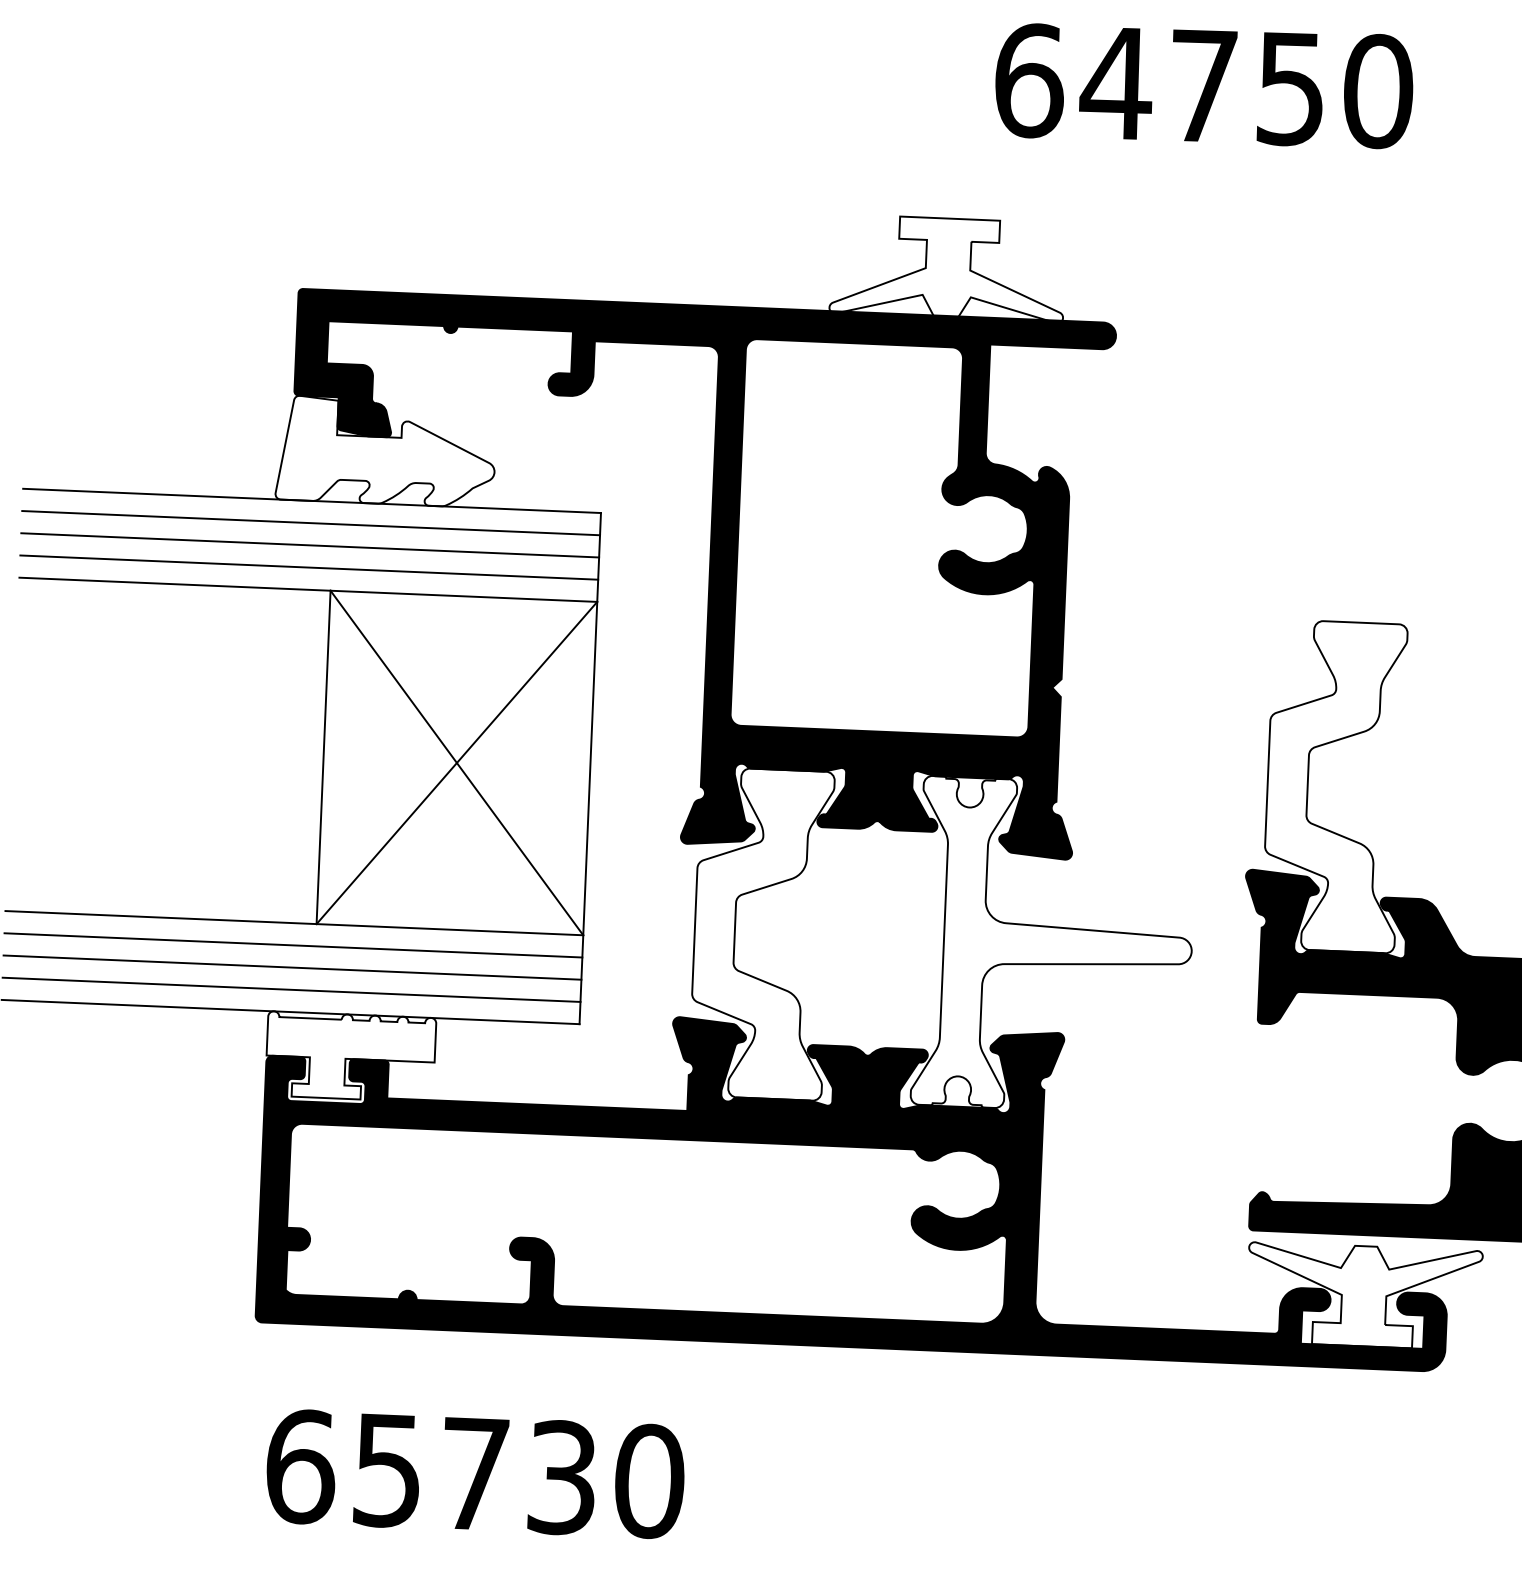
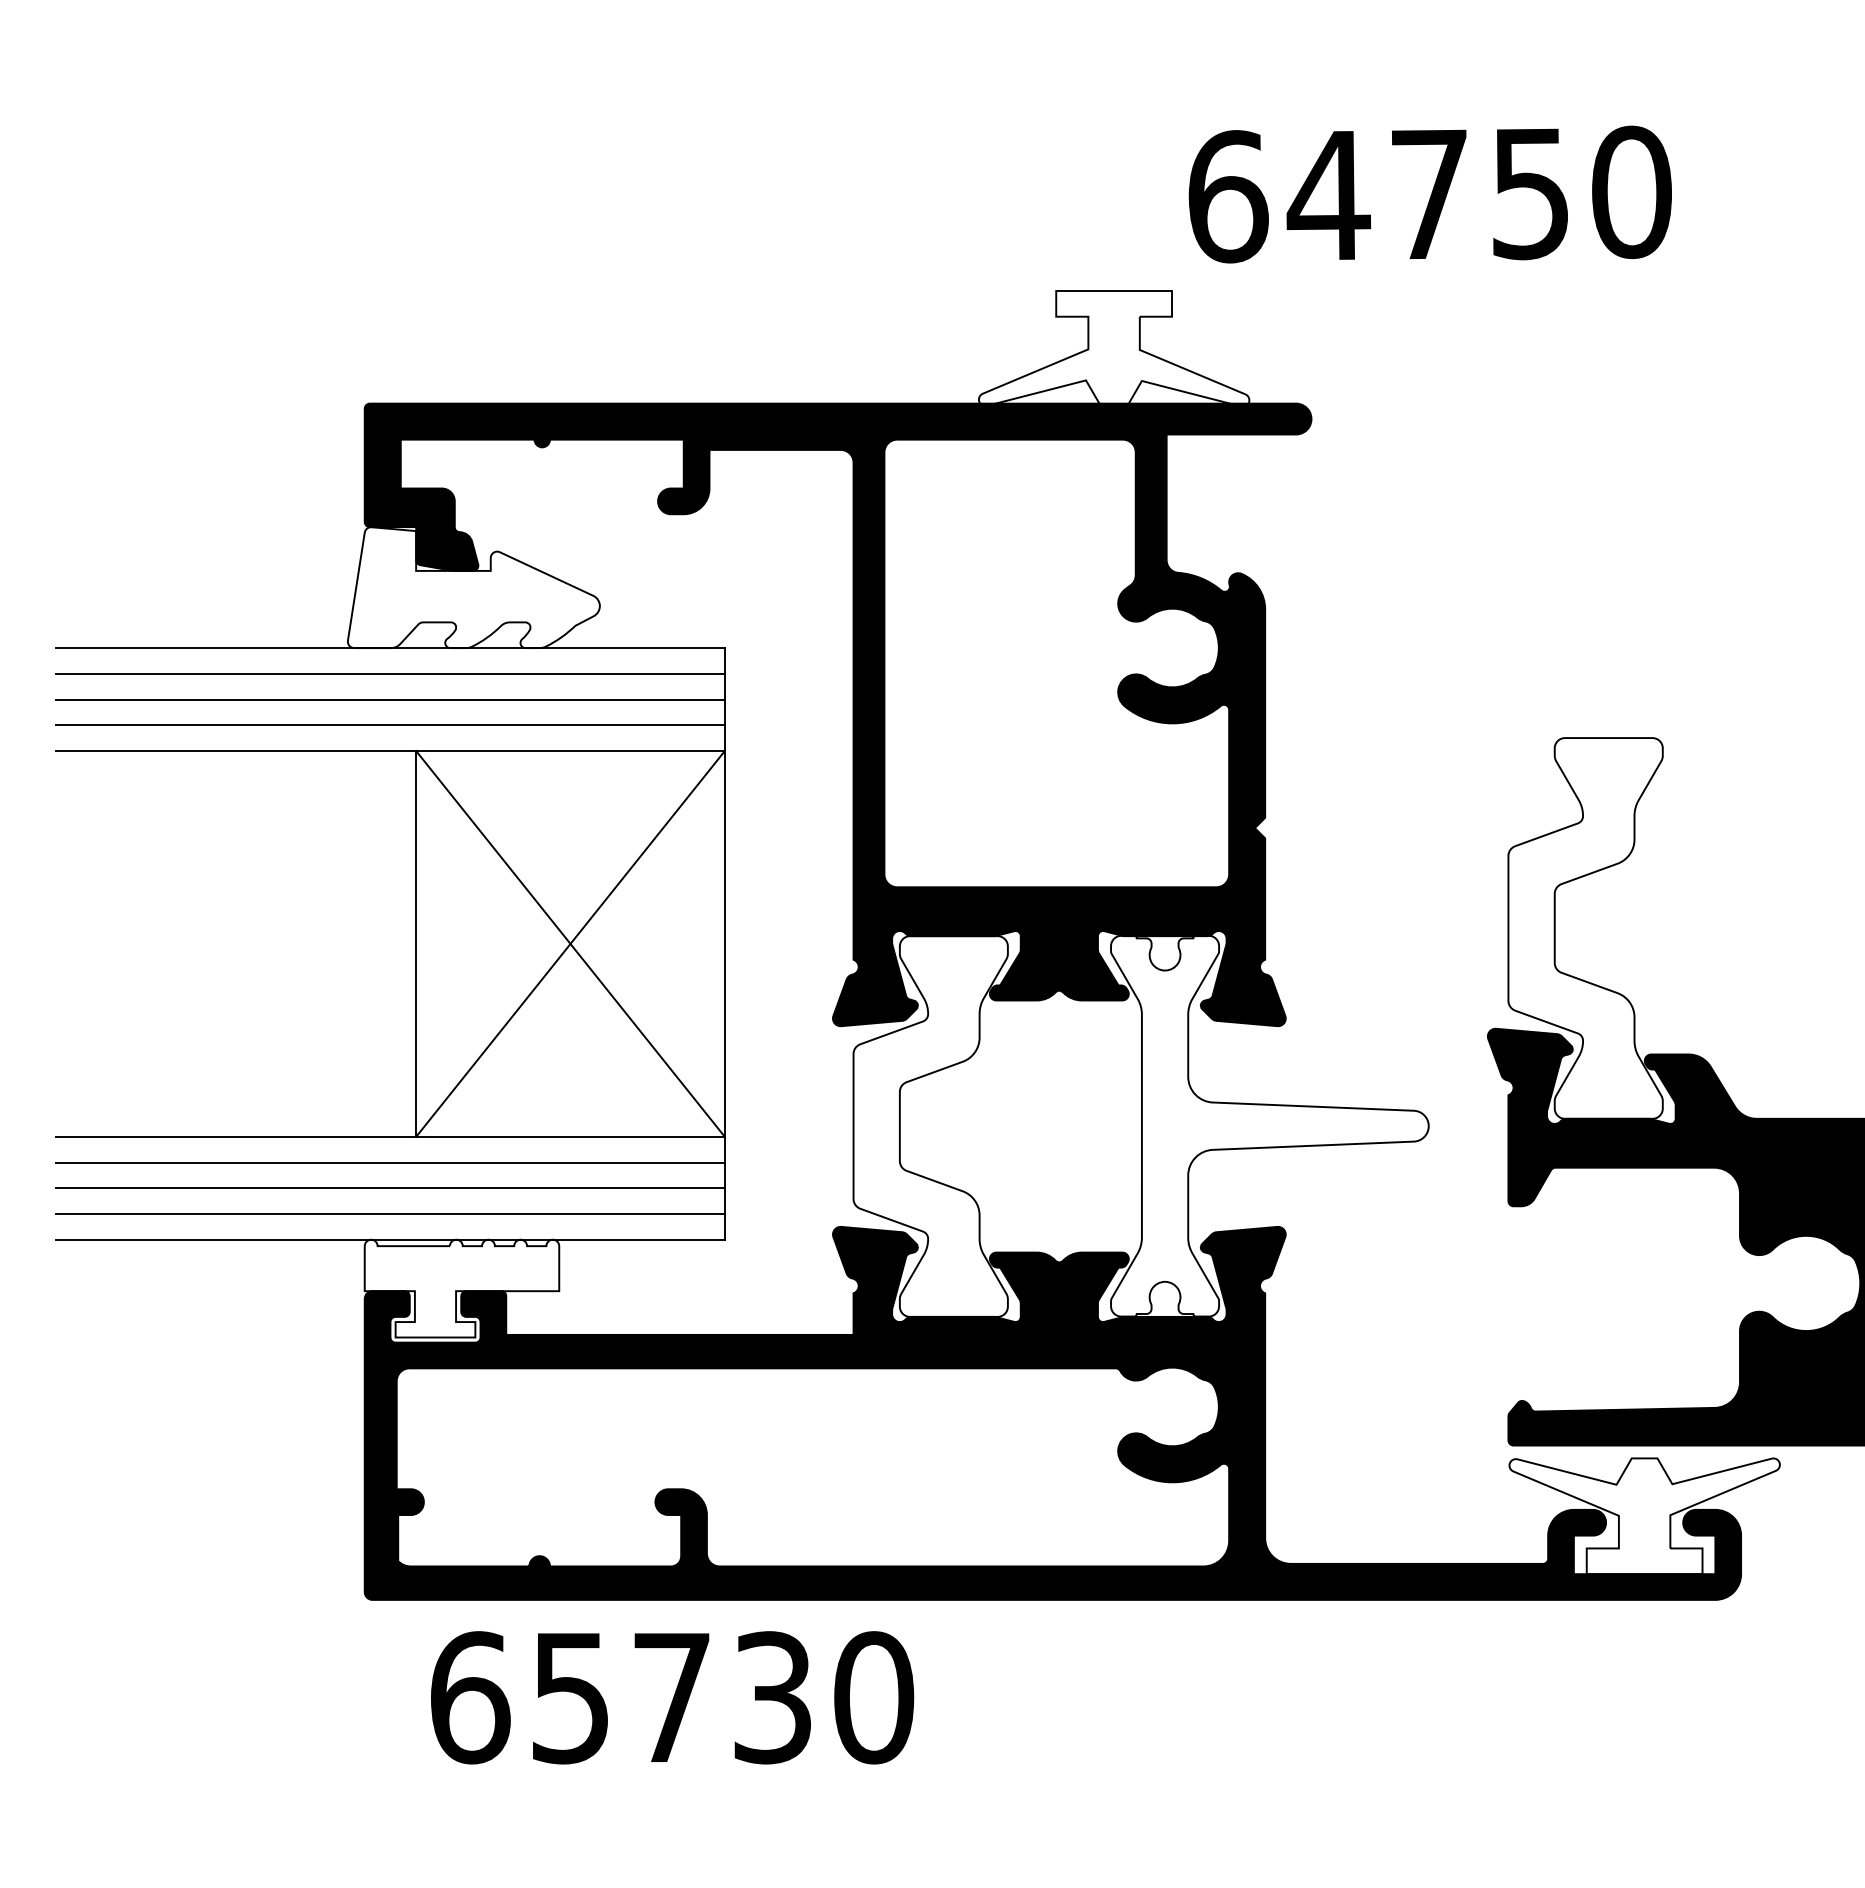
text: (1203, 86) -> (1429, 194), moved
text: (475, 1473) -> (672, 1697), moved

